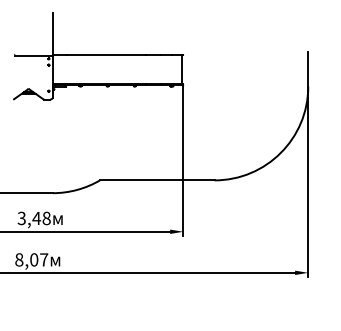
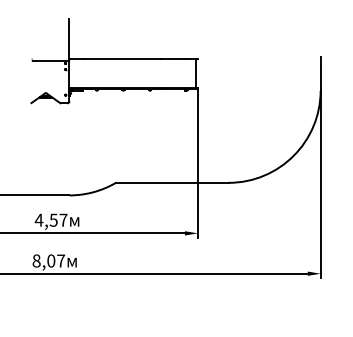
text: (33, 217) -> (50, 219), 3,48 -> 4,57

